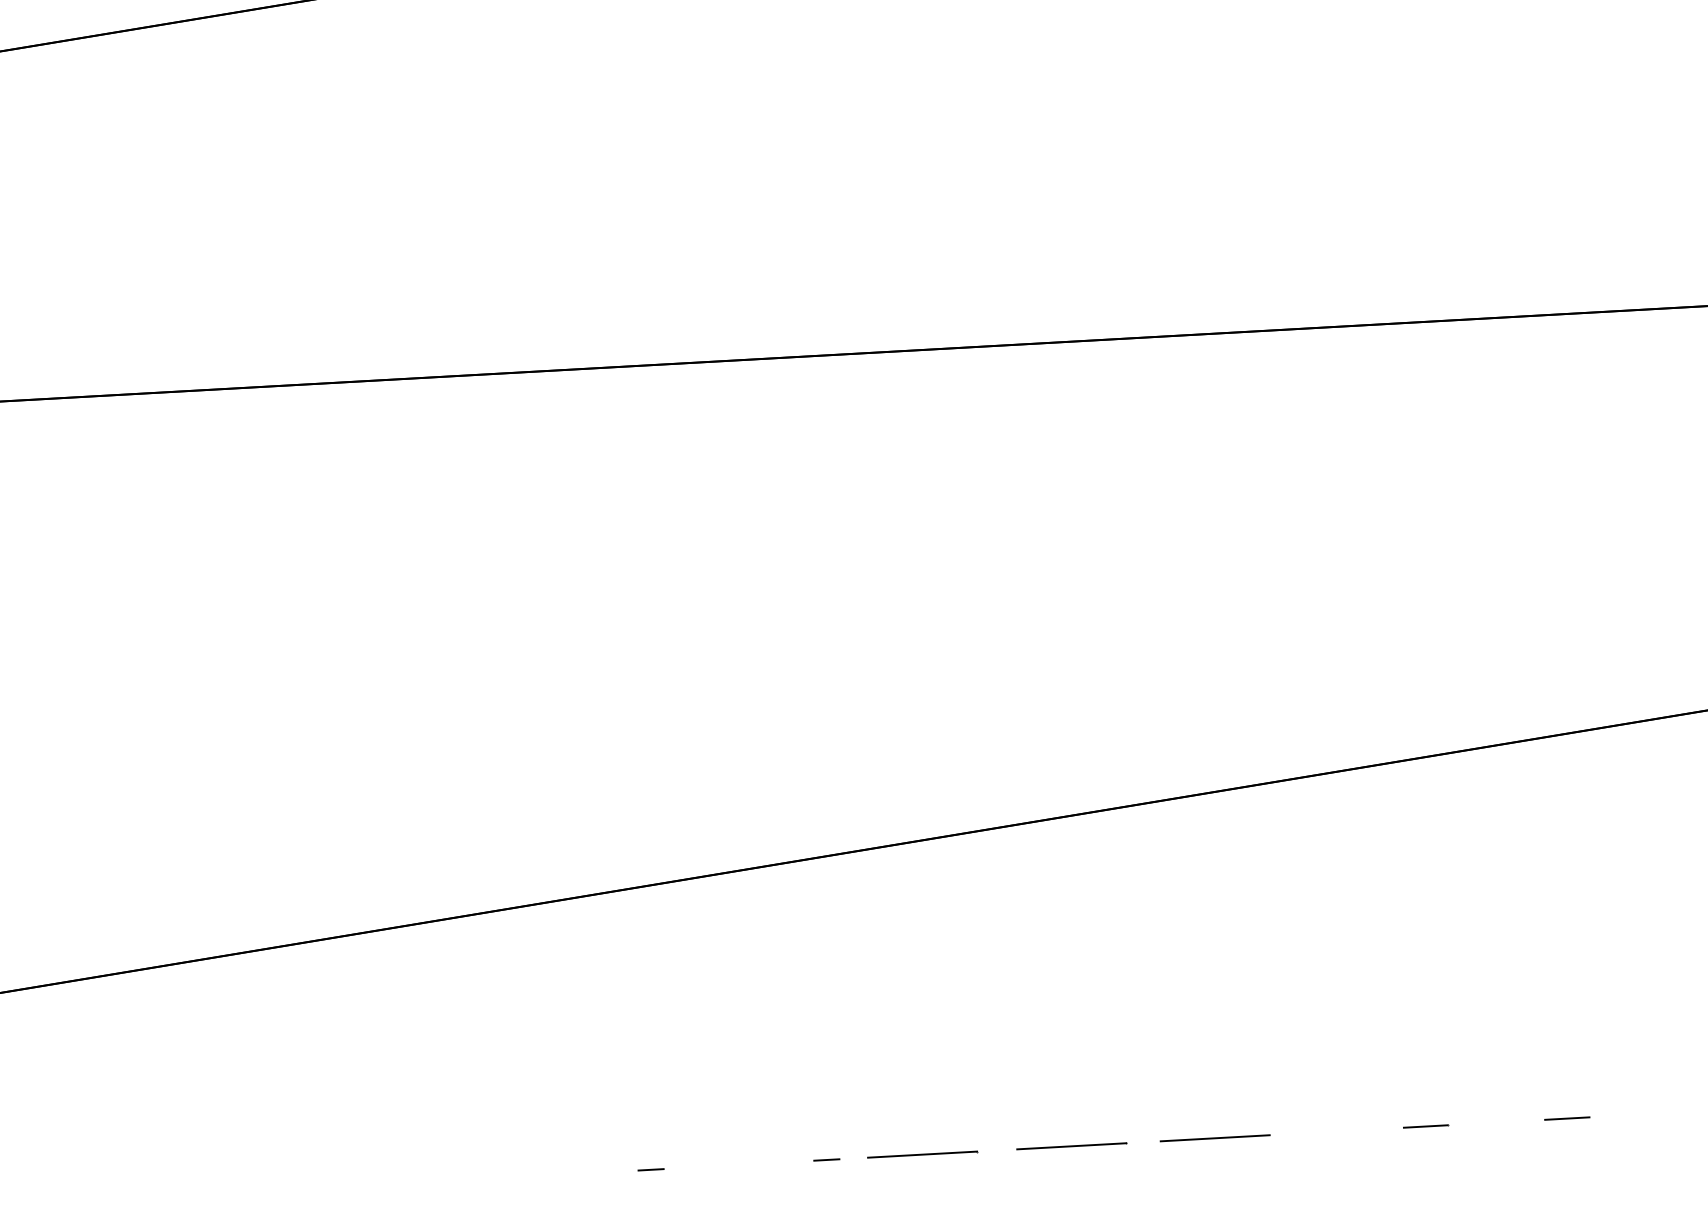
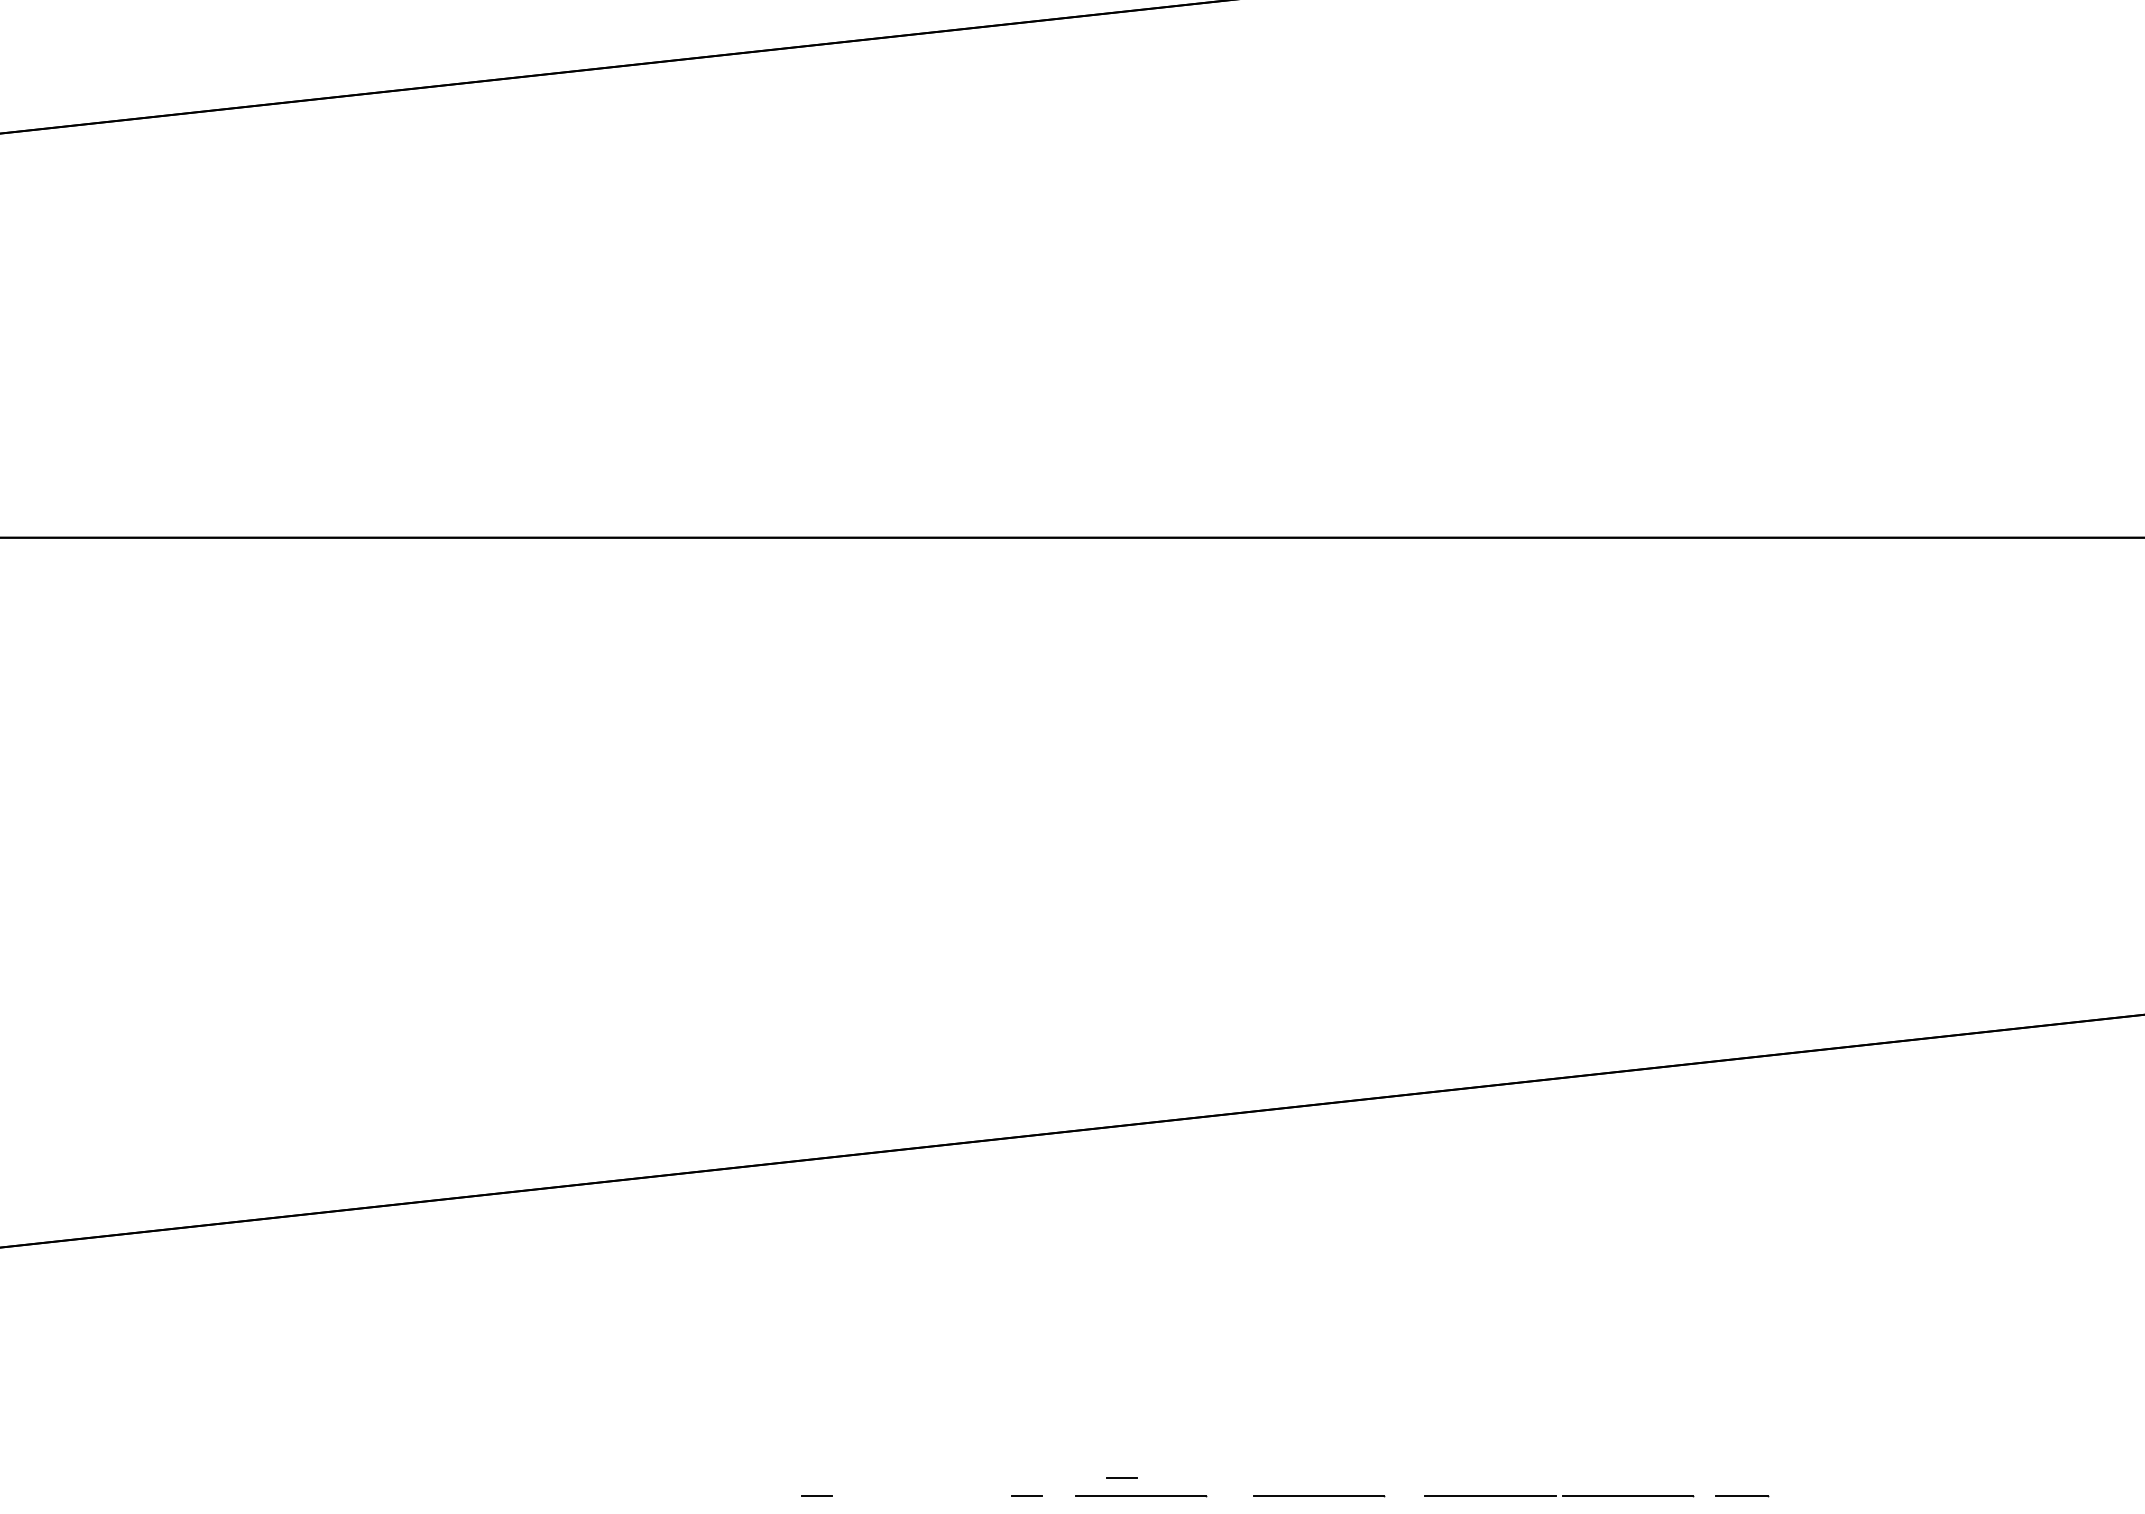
line: (1566, 1118) -> (1910, 1495), removed
line: (1330, 1132) -> (1628, 1496), added
line: (905, 1140) -> (1121, 1477), added

